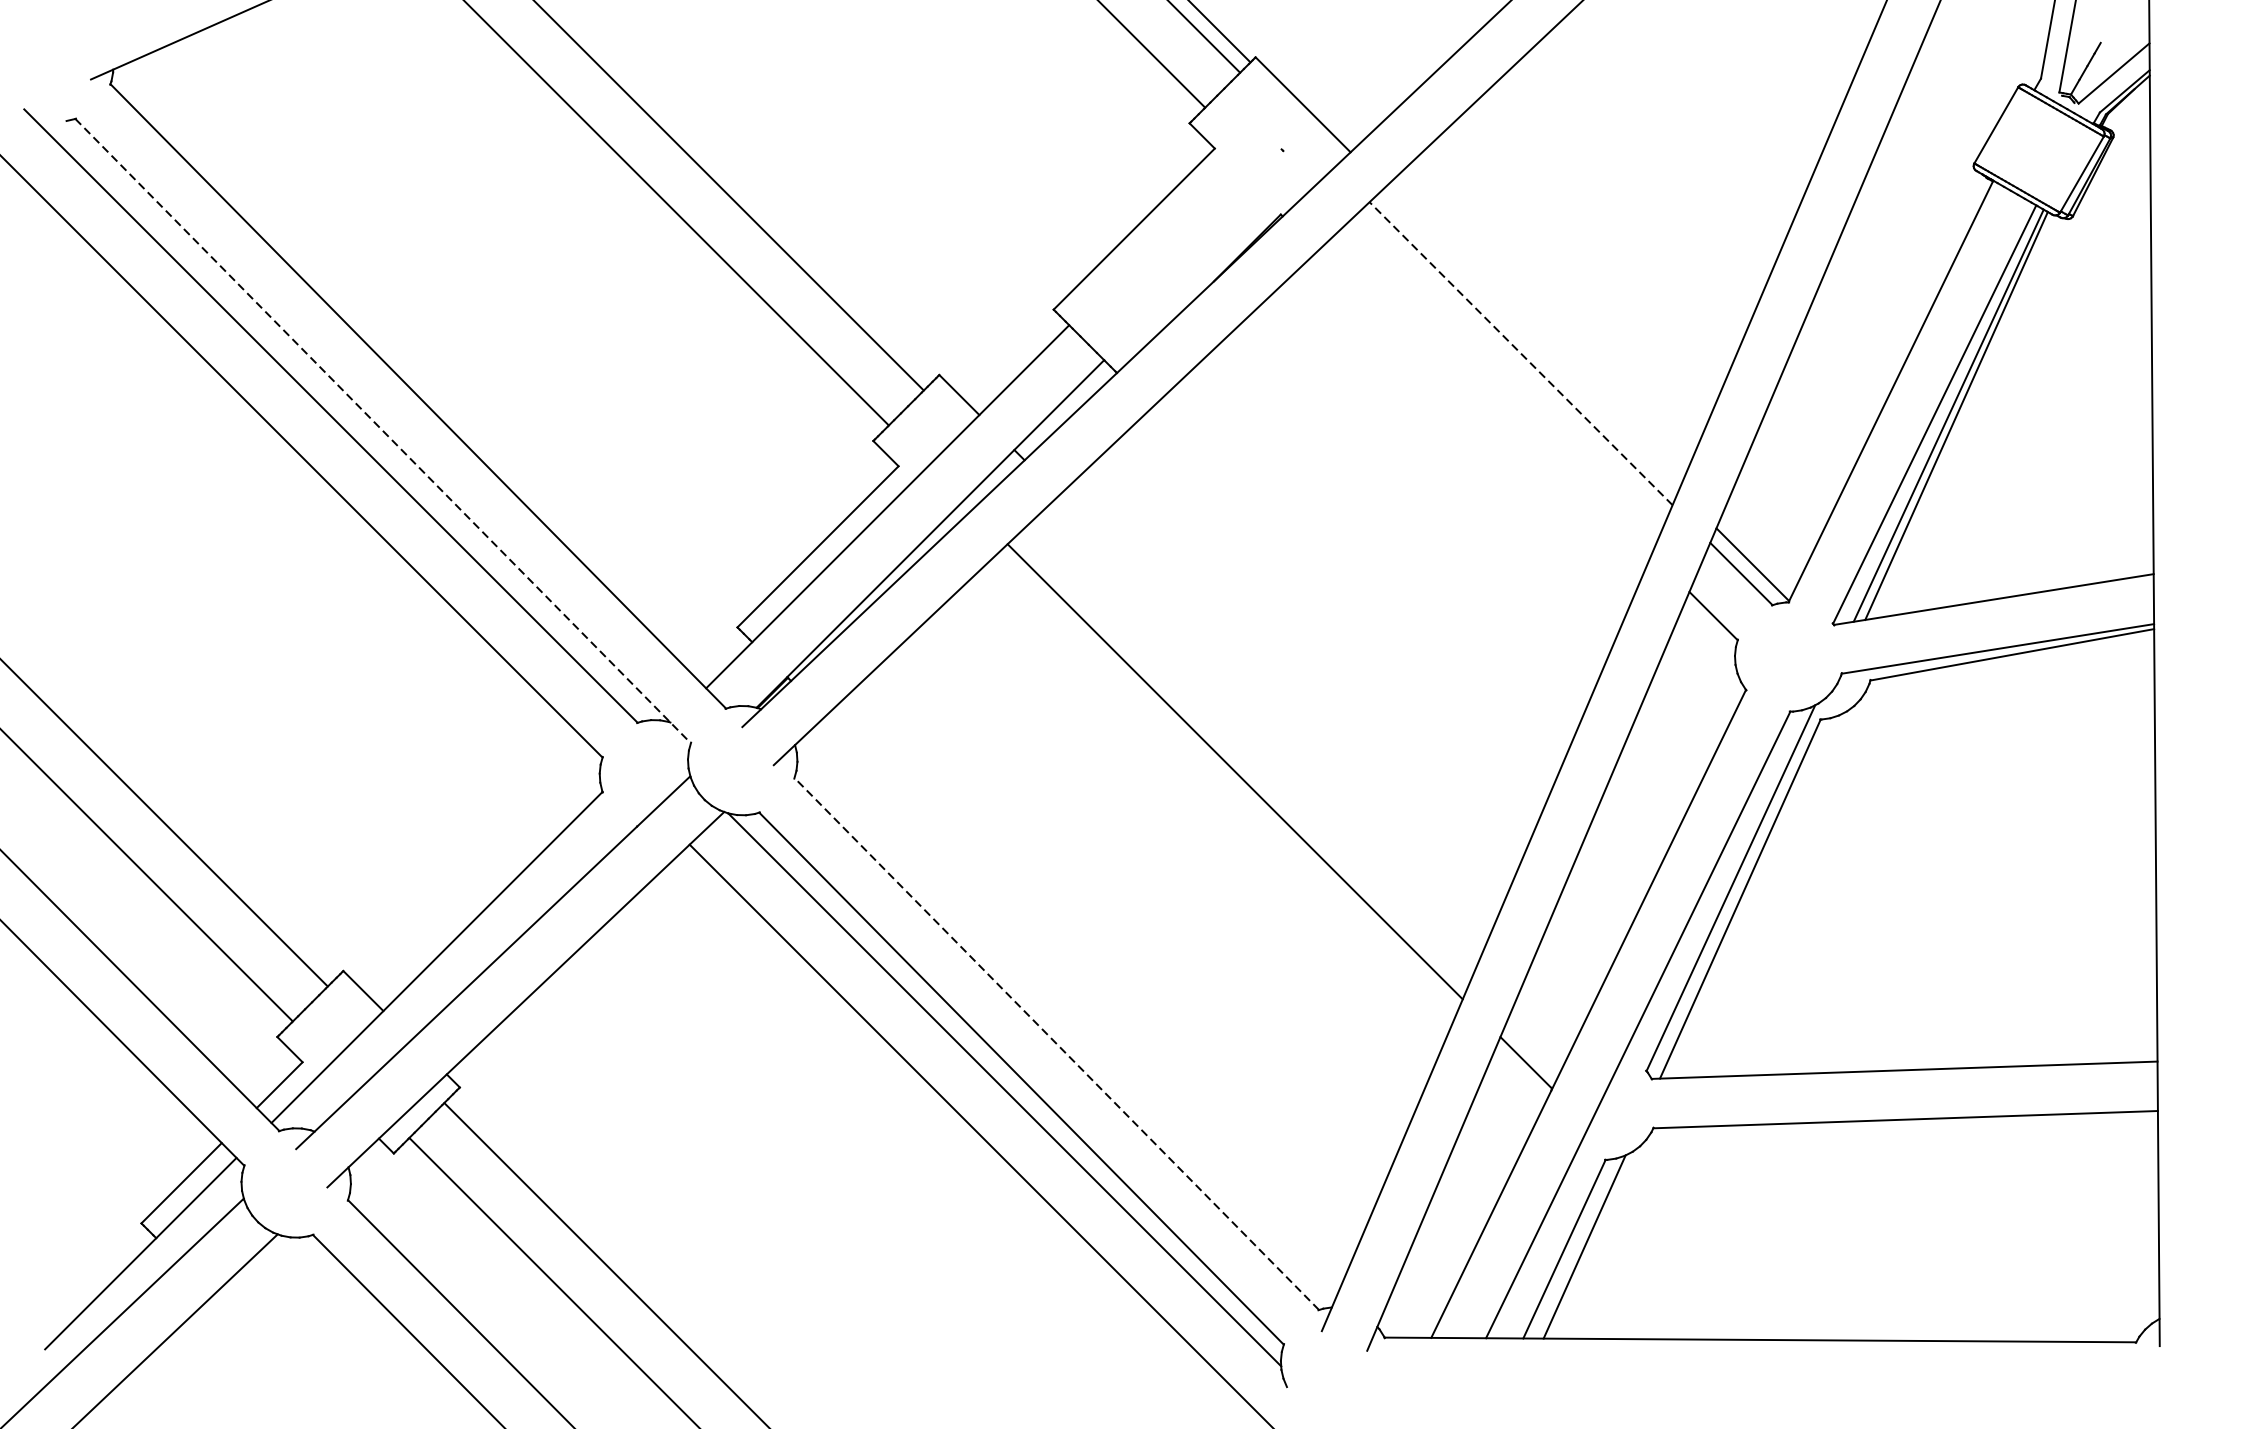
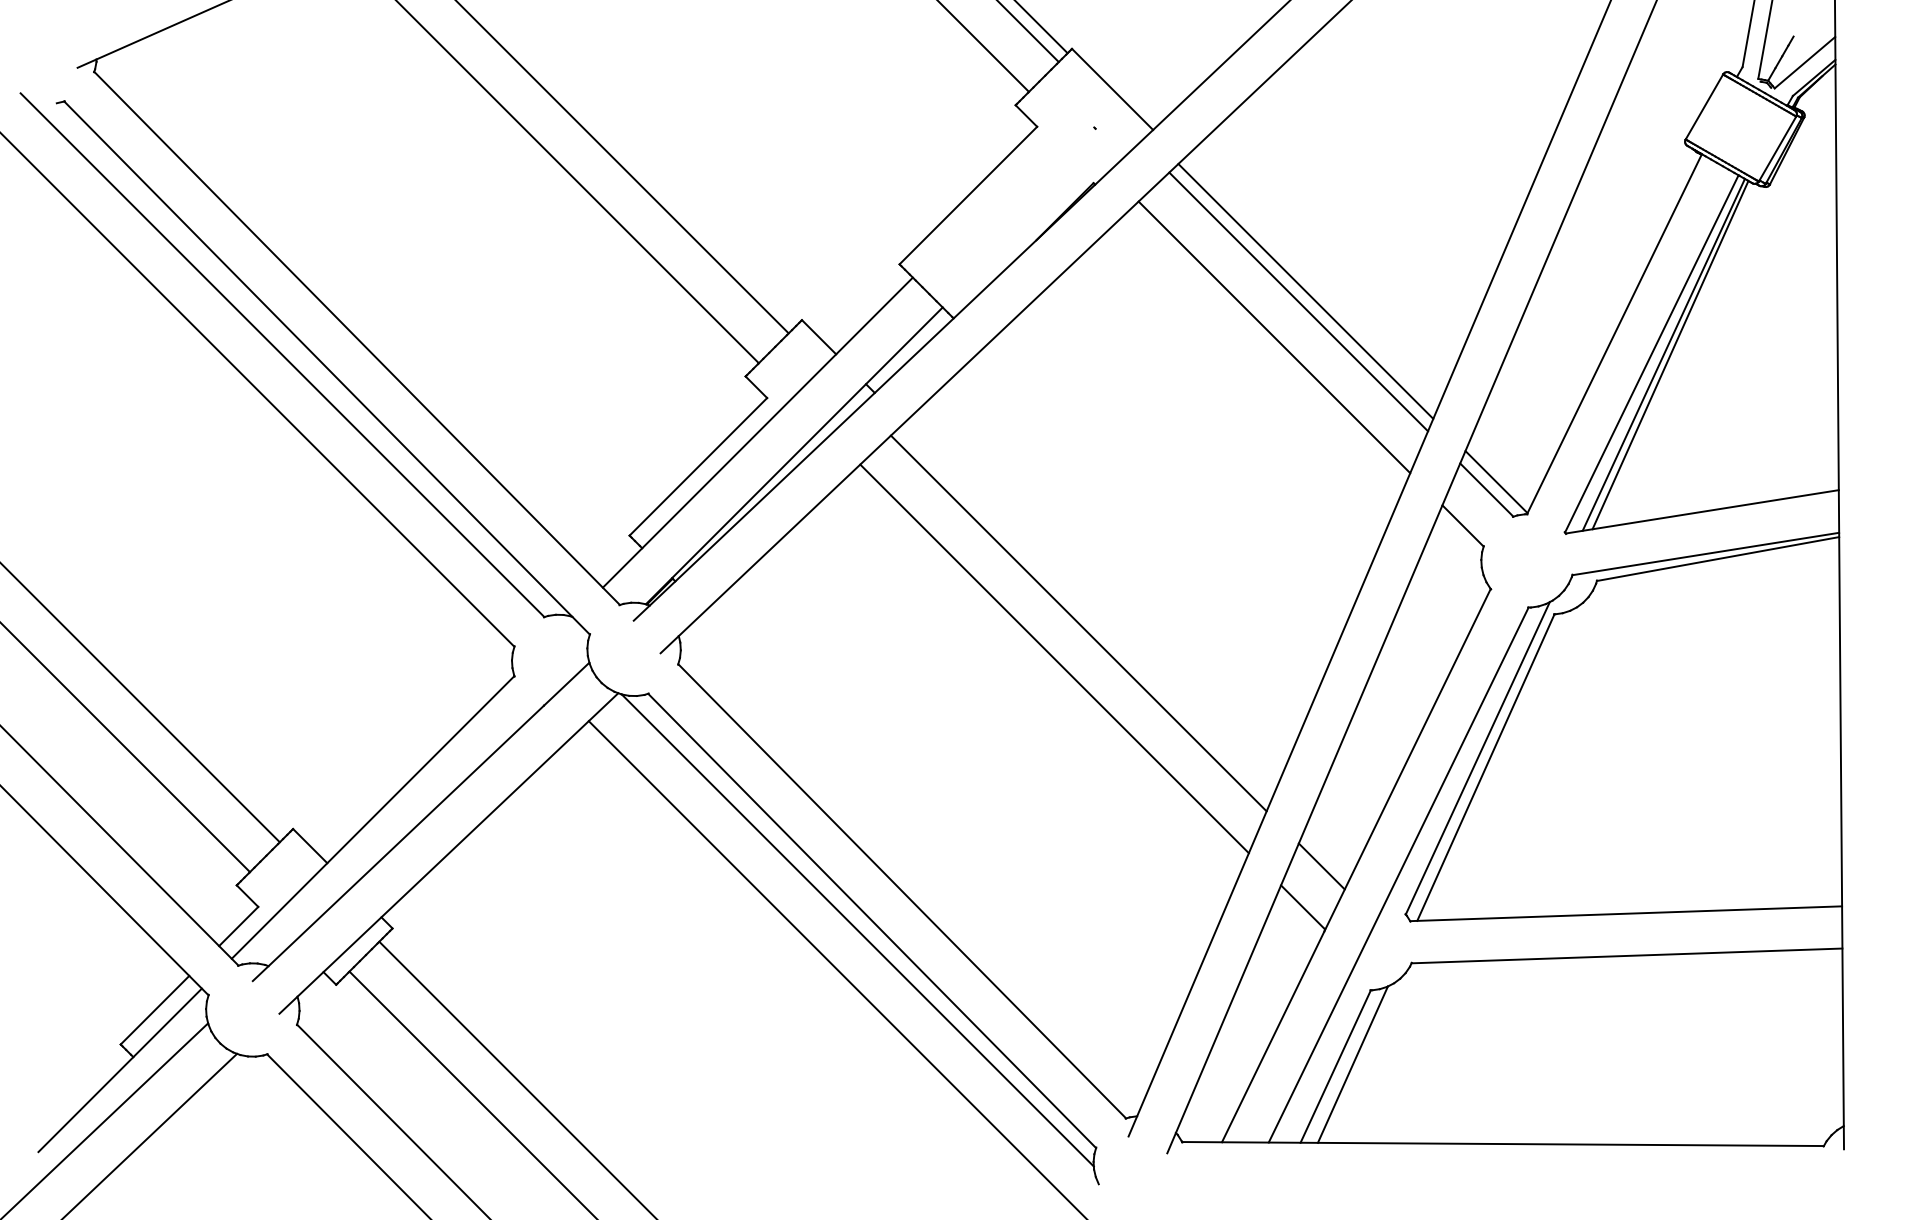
line: (1529, 341) -> (1305, 291), added
line: (1520, 353) -> (1298, 301), dashed -> solid
line: (1492, 395) -> (1274, 337), added
line: (383, 431) -> (327, 368), dashed -> solid
line: (1263, 730) -> (1078, 623), added
line: (1547, 1014) -> (1321, 866), added
line: (1057, 1044) -> (902, 891), dashed -> solid

